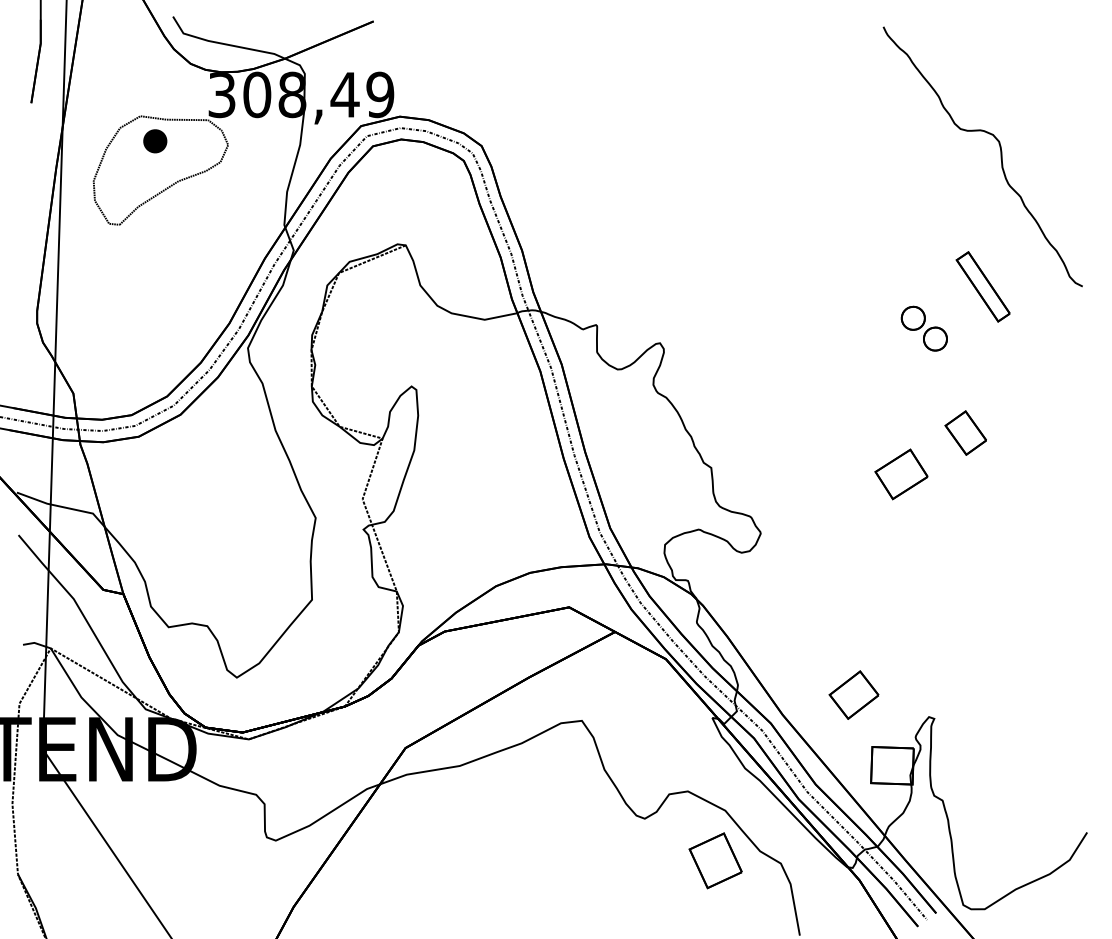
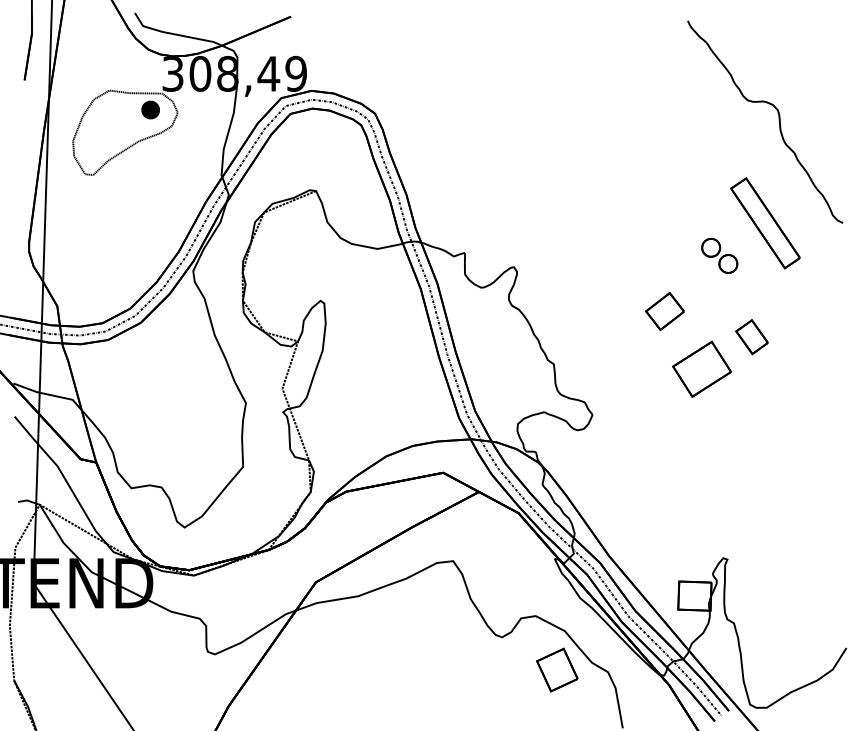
part: (155, 141) -> (150, 110), moved
part: (983, 286) -> (765, 223), size x1.67
part: (901, 474) -> (701, 369), size x1.43
part: (853, 694) -> (664, 311), moved

